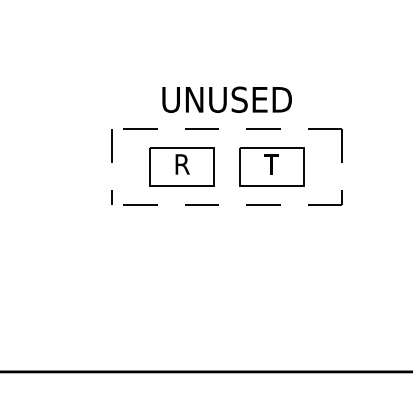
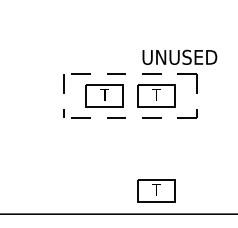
text: (226, 98) -> (179, 56), moved
text: (181, 164) -> (104, 94), R -> T
part: (271, 330) -> (156, 190), added

